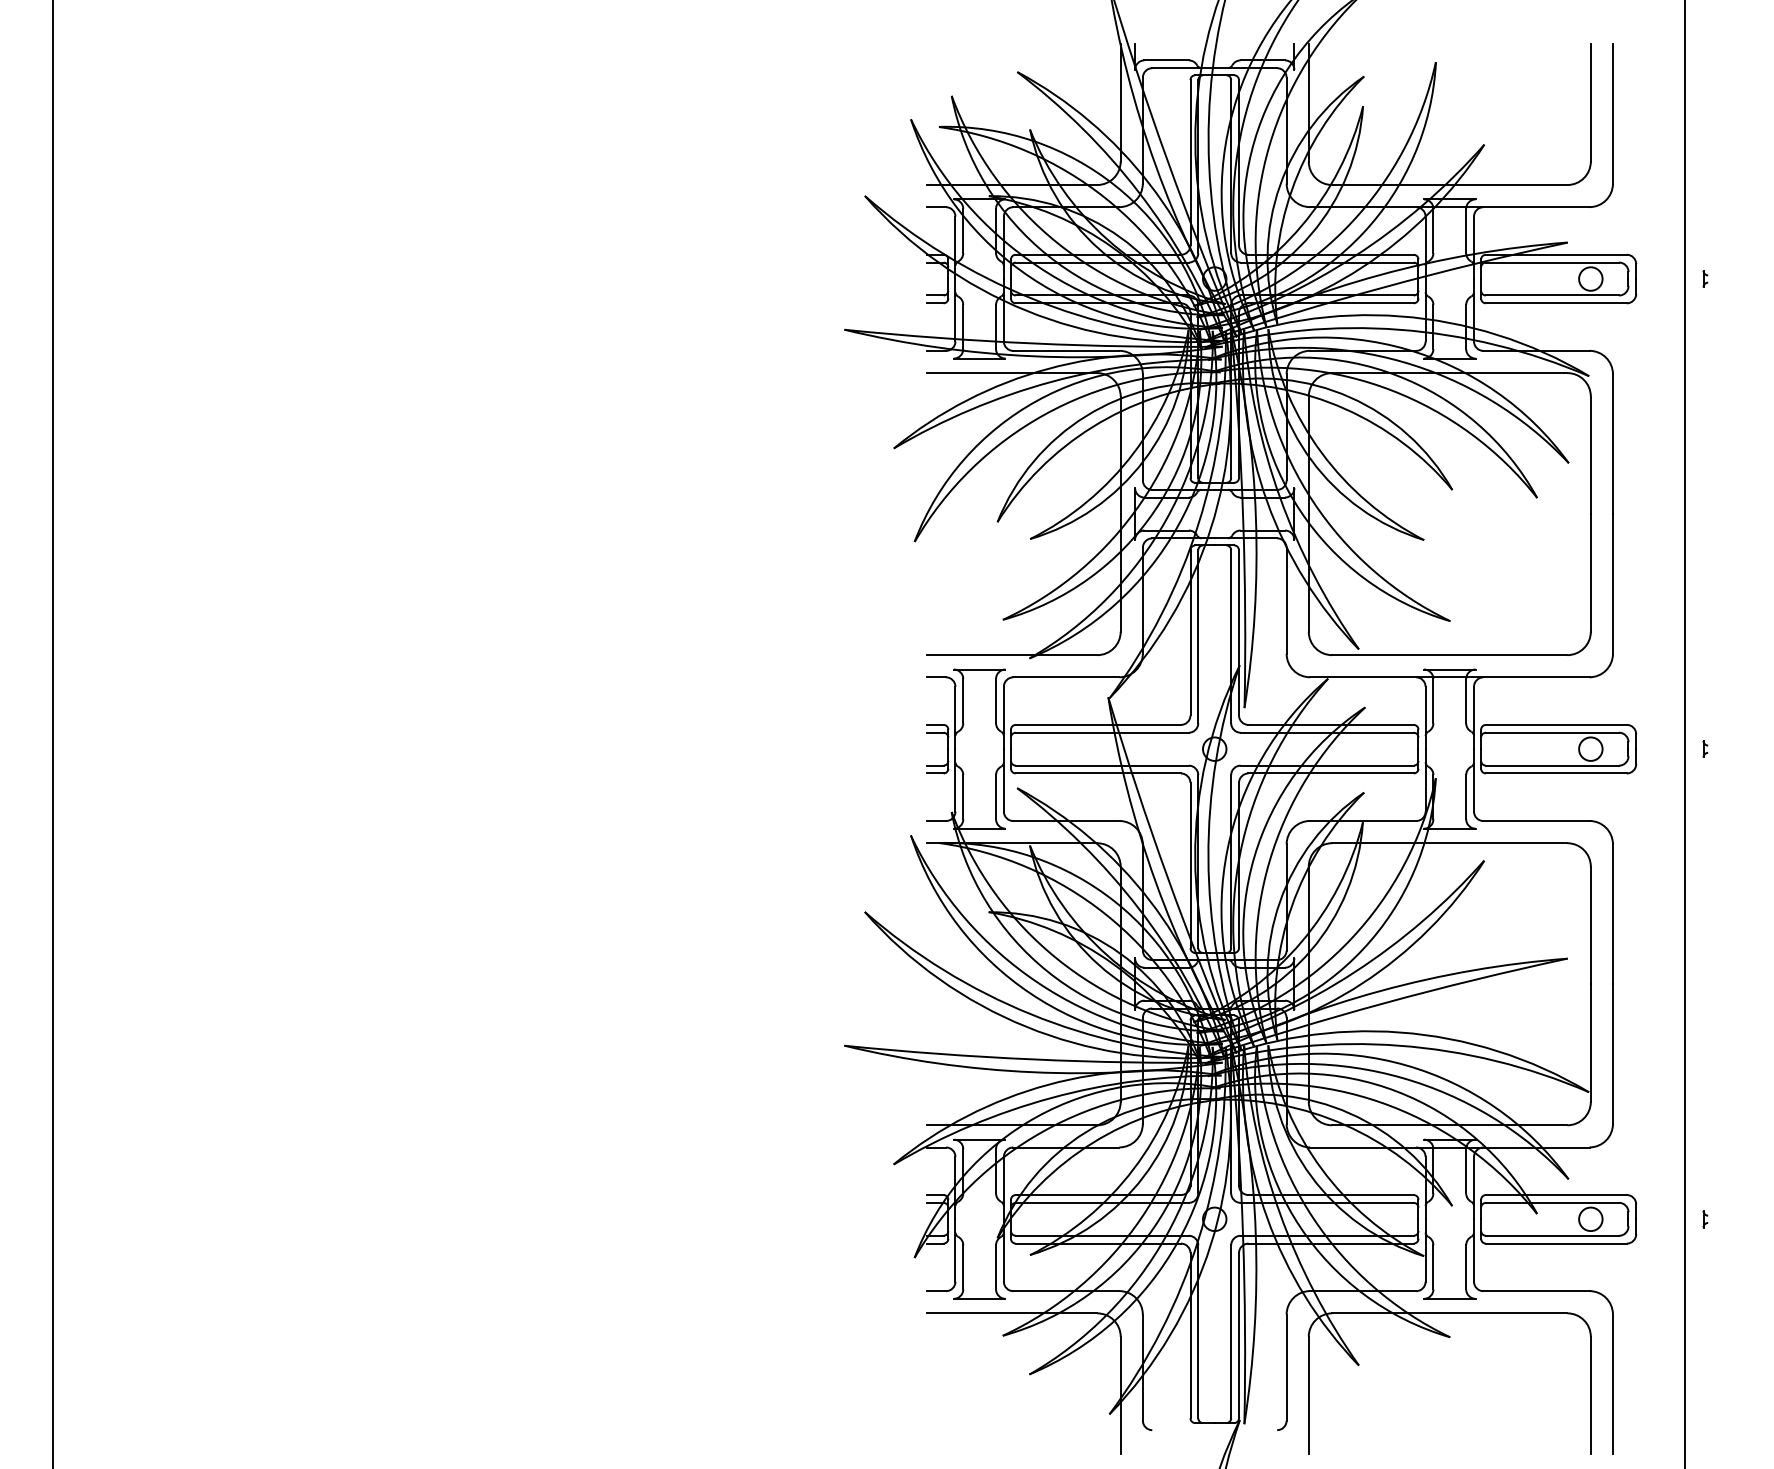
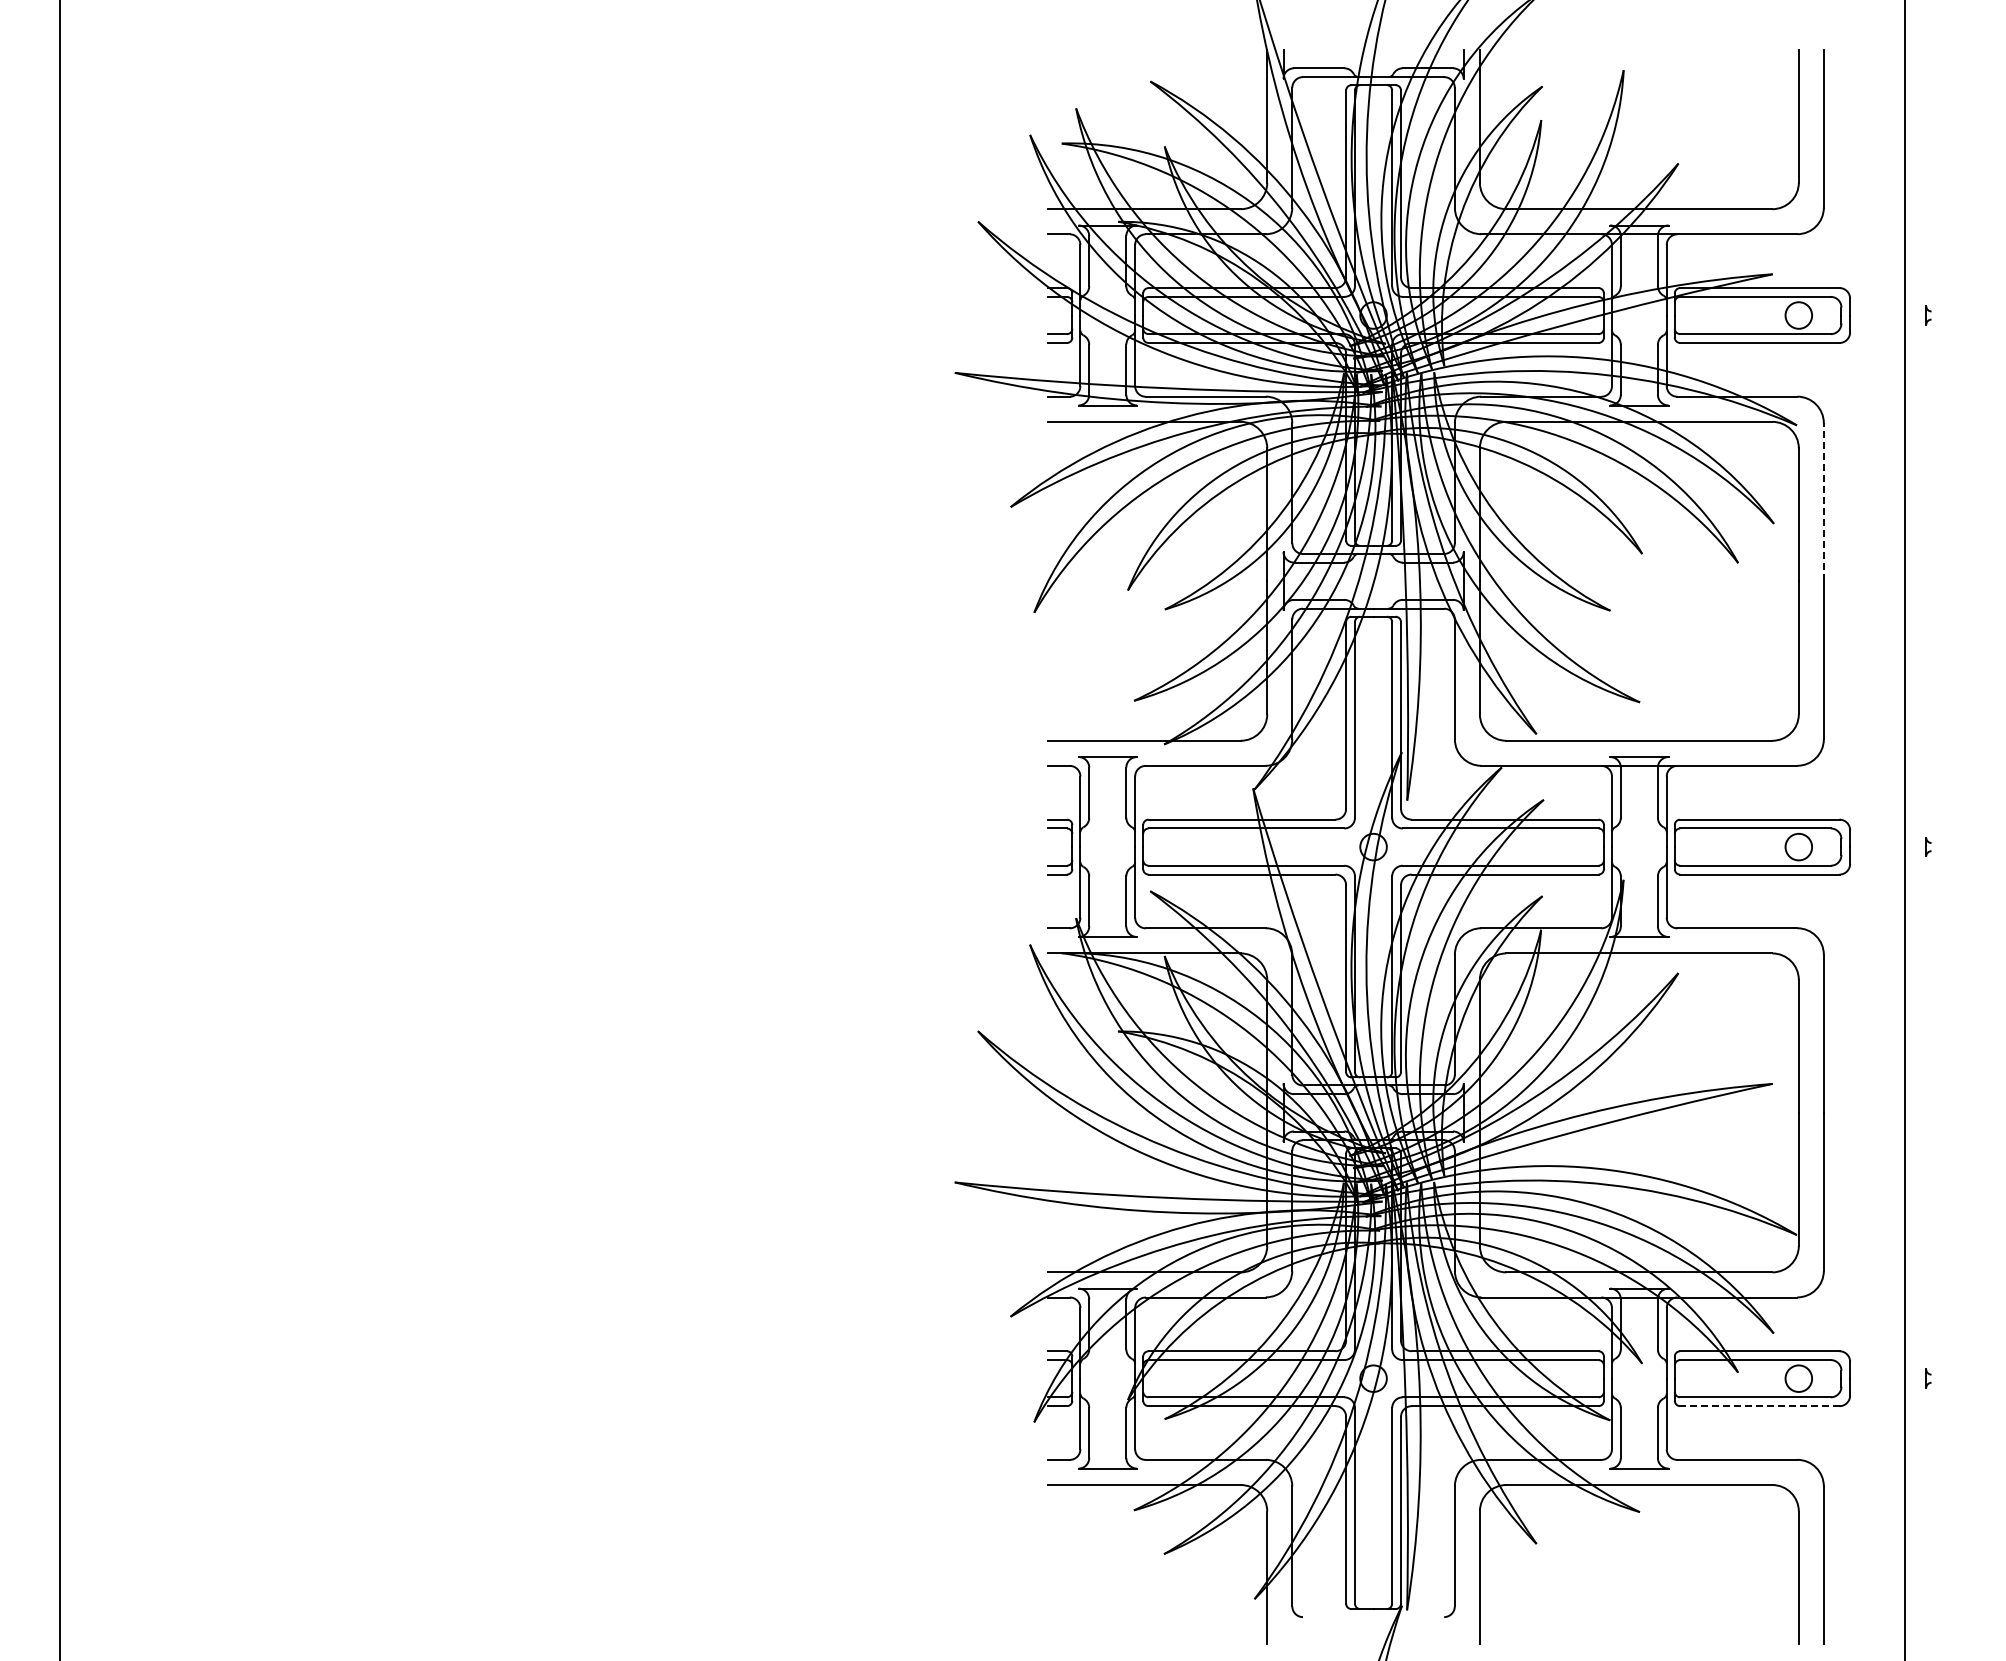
line: (1613, 443) -> (1824, 501), solid -> dashed
line: (1556, 1243) -> (1759, 1406), solid -> dashed

